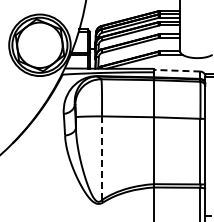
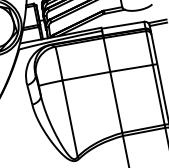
line: (176, 70) -> (122, 25), dashed -> solid
line: (101, 158) -> (69, 119), dashed -> solid

